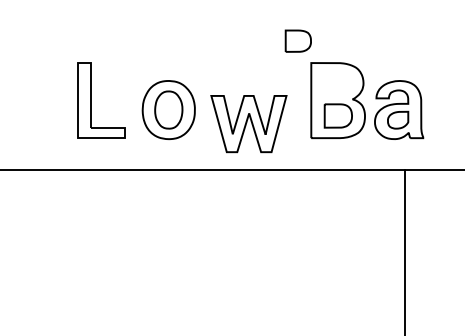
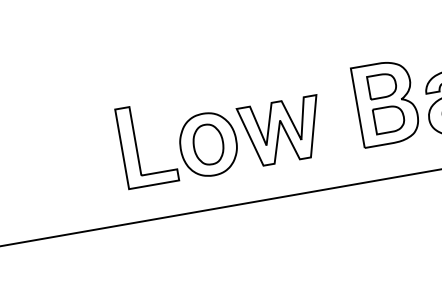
part: (297, 40) -> (381, 85), moved
part: (91, 100) -> (136, 146), moved
part: (248, 124) -> (281, 132), moved

